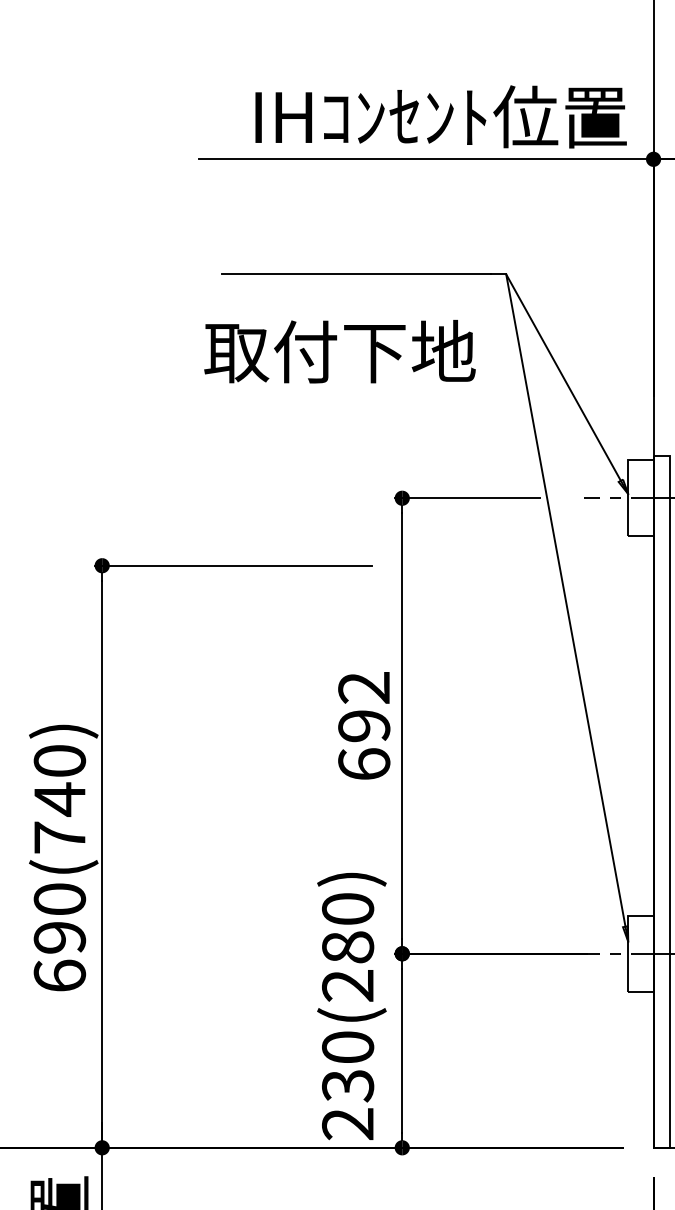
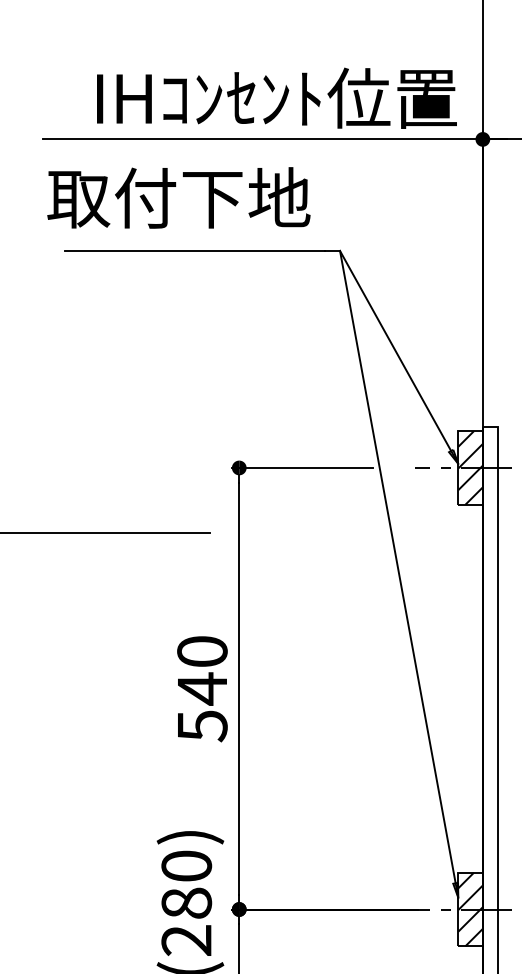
text: (339, 351) -> (178, 197), moved
hatch: (640, 498) -> (470, 468), added
text: (364, 726) -> (202, 689), 692 -> 540
hatch: (640, 953) -> (470, 909), added

